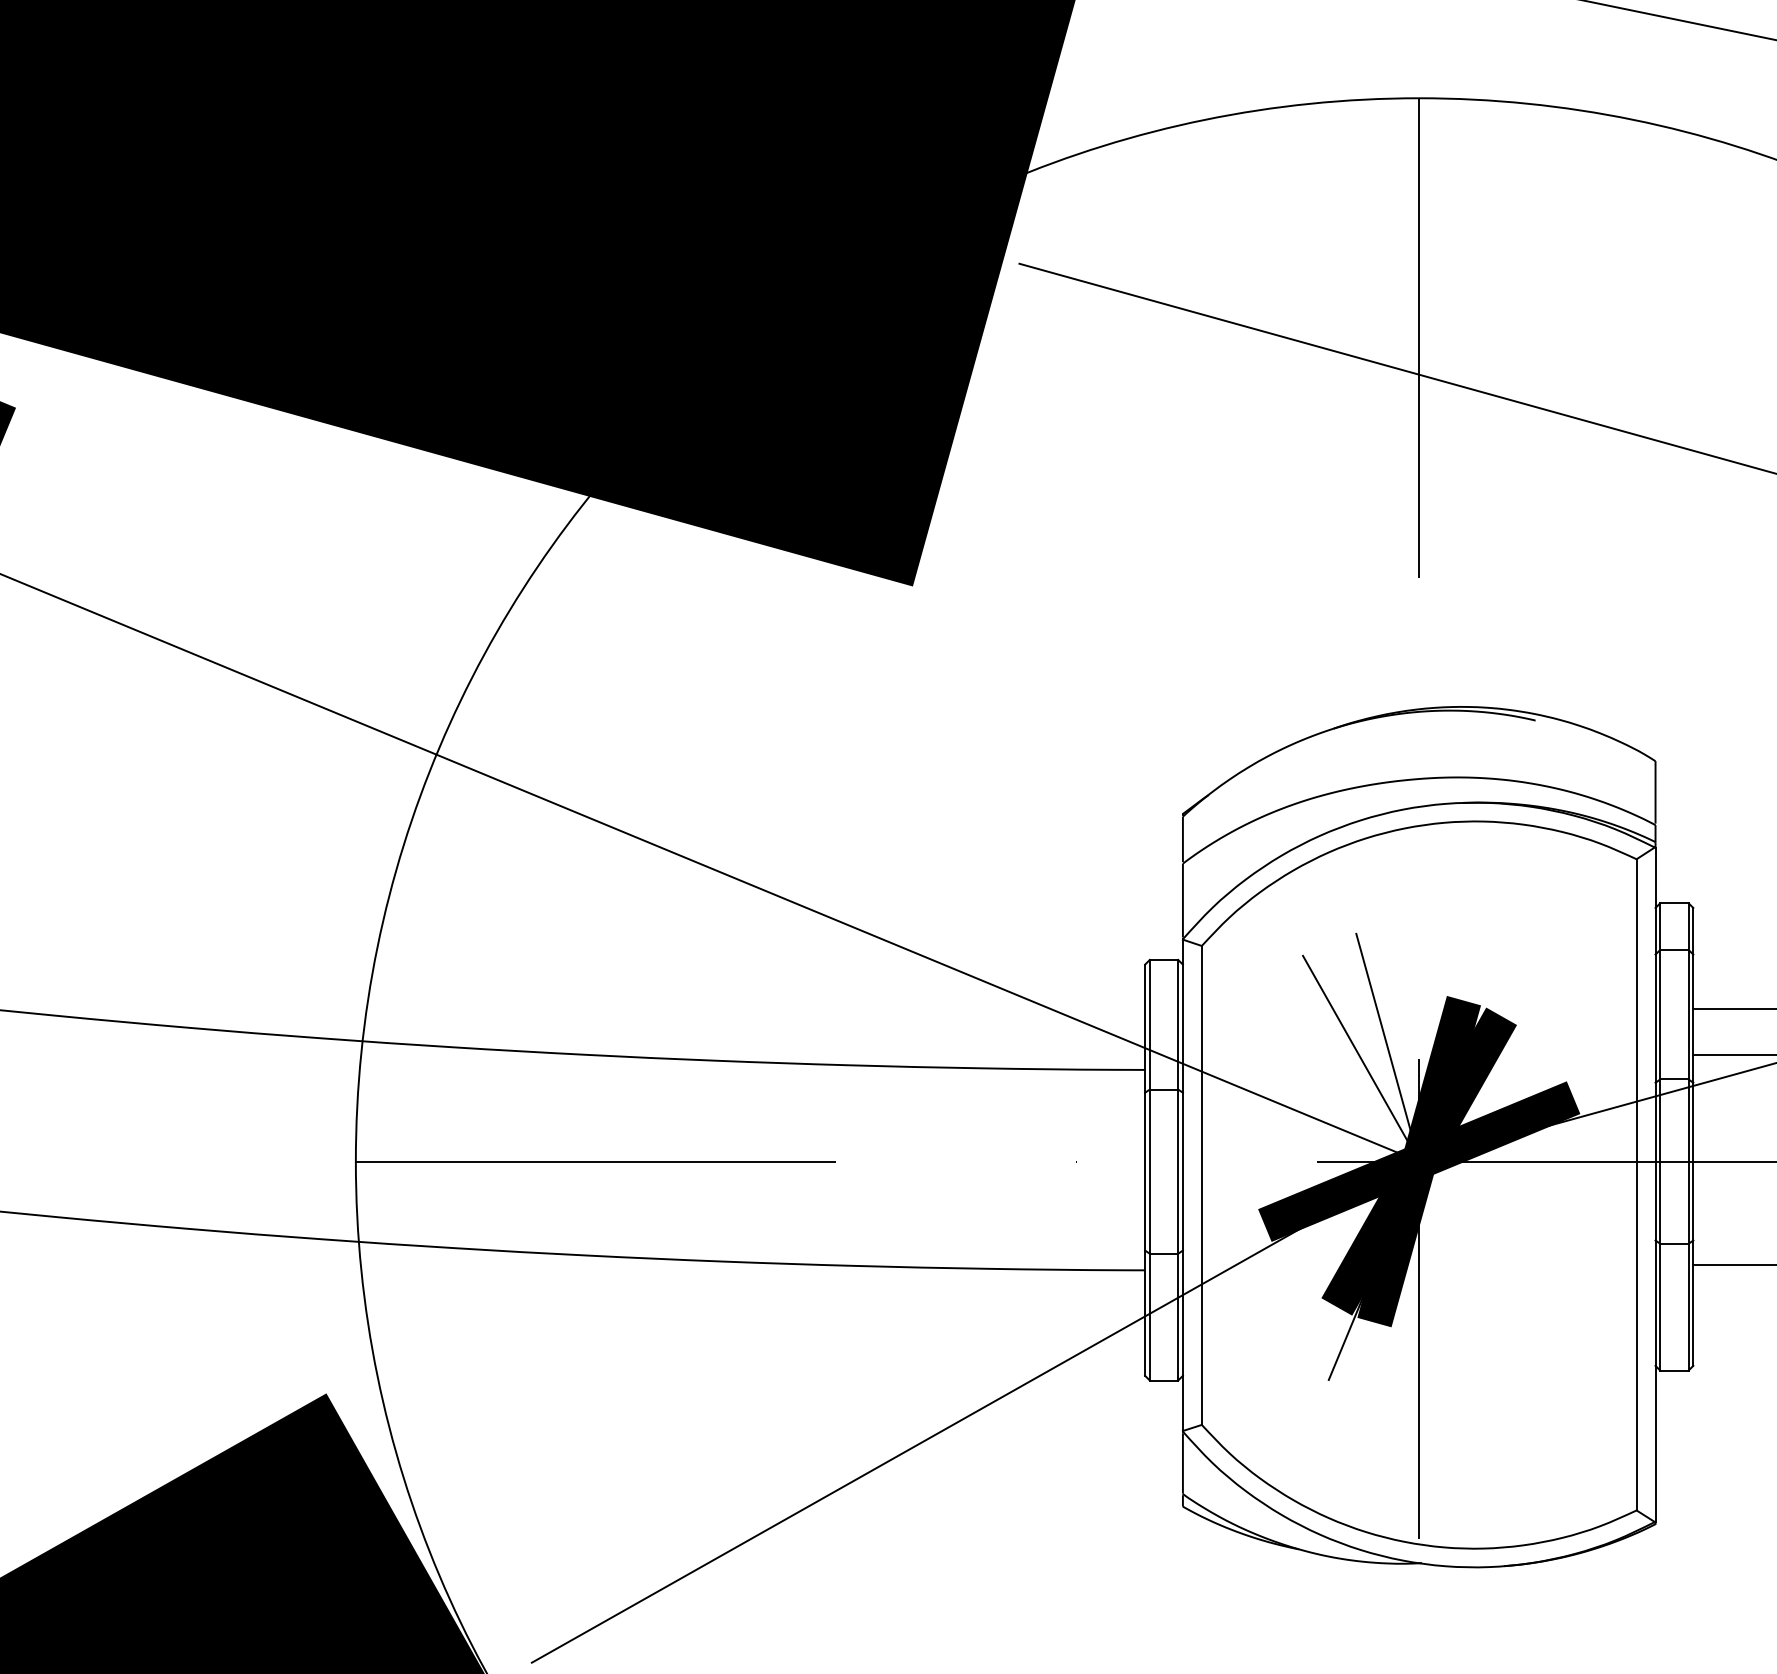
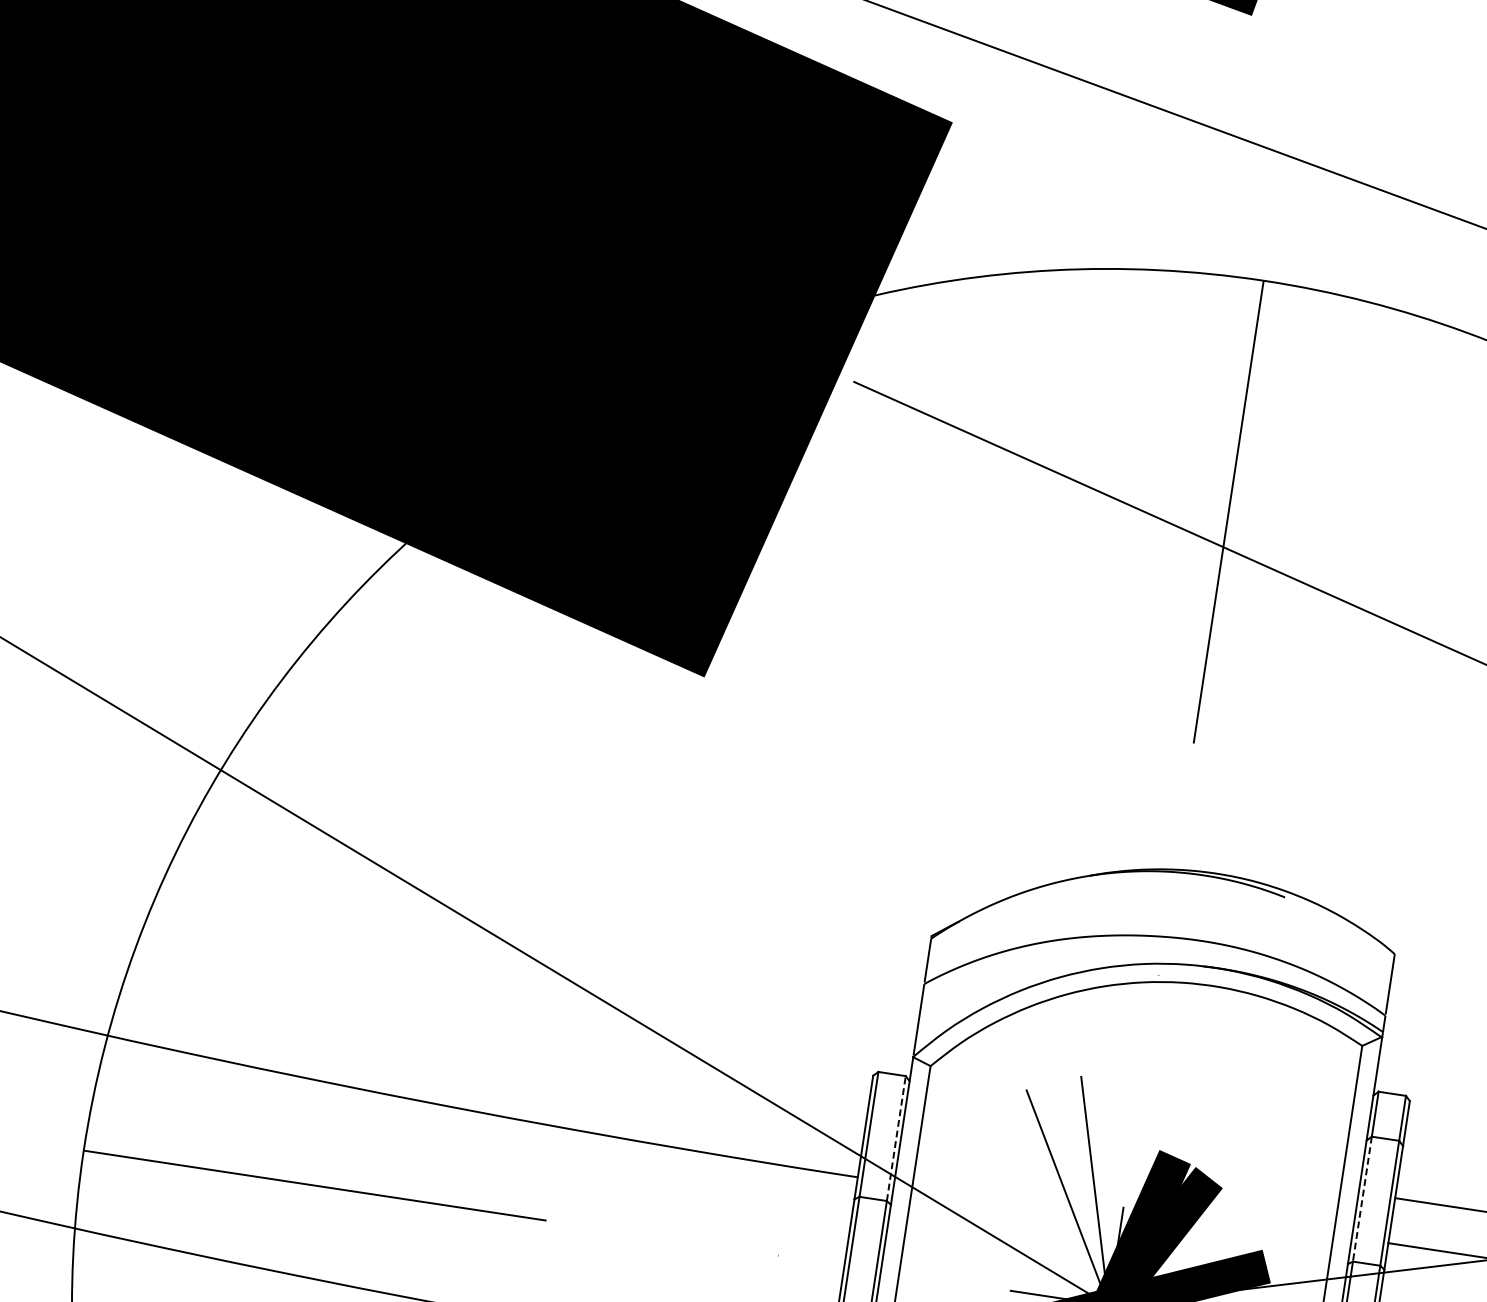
line: (1660, 1014) -> (1362, 1199), solid -> dashed
line: (1178, 1024) -> (896, 1138), solid -> dashed

